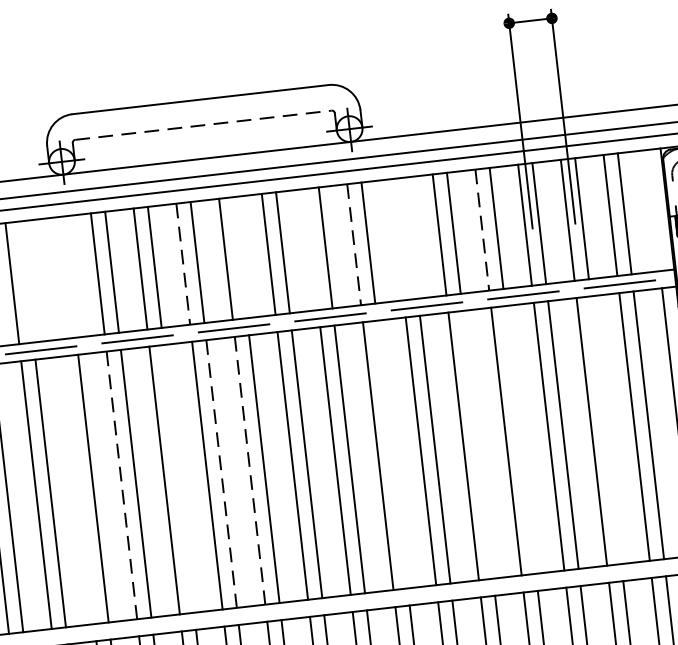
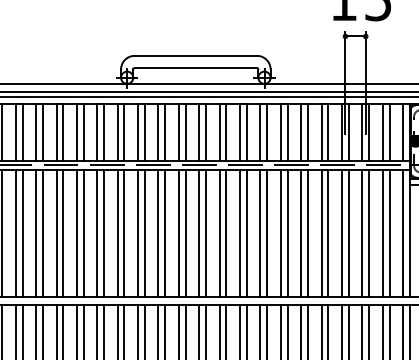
line: (204, 125) -> (196, 68), dashed -> solid
line: (653, 210) -> (403, 132), added
line: (482, 230) -> (321, 132), dashed -> solid
line: (410, 238) -> (287, 132), added
line: (396, 239) -> (280, 132), added
line: (354, 244) -> (260, 132), dashed -> solid
line: (312, 249) -> (240, 132), added
line: (241, 257) -> (206, 132), added
line: (182, 264) -> (178, 132), dashed -> solid
line: (69, 277) -> (124, 132), added
line: (54, 278) -> (117, 132), added
line: (27, 281) -> (104, 132), added
line: (606, 430) -> (369, 233), added
line: (520, 440) -> (328, 233), added
line: (478, 444) -> (308, 233), added
line: (393, 454) -> (267, 233), added
line: (250, 470) -> (199, 233), dashed -> solid
line: (221, 474) -> (185, 233), dashed -> solid
line: (179, 478) -> (165, 233), added
line: (122, 485) -> (138, 233), dashed -> solid
line: (78, 490) -> (117, 233), added

